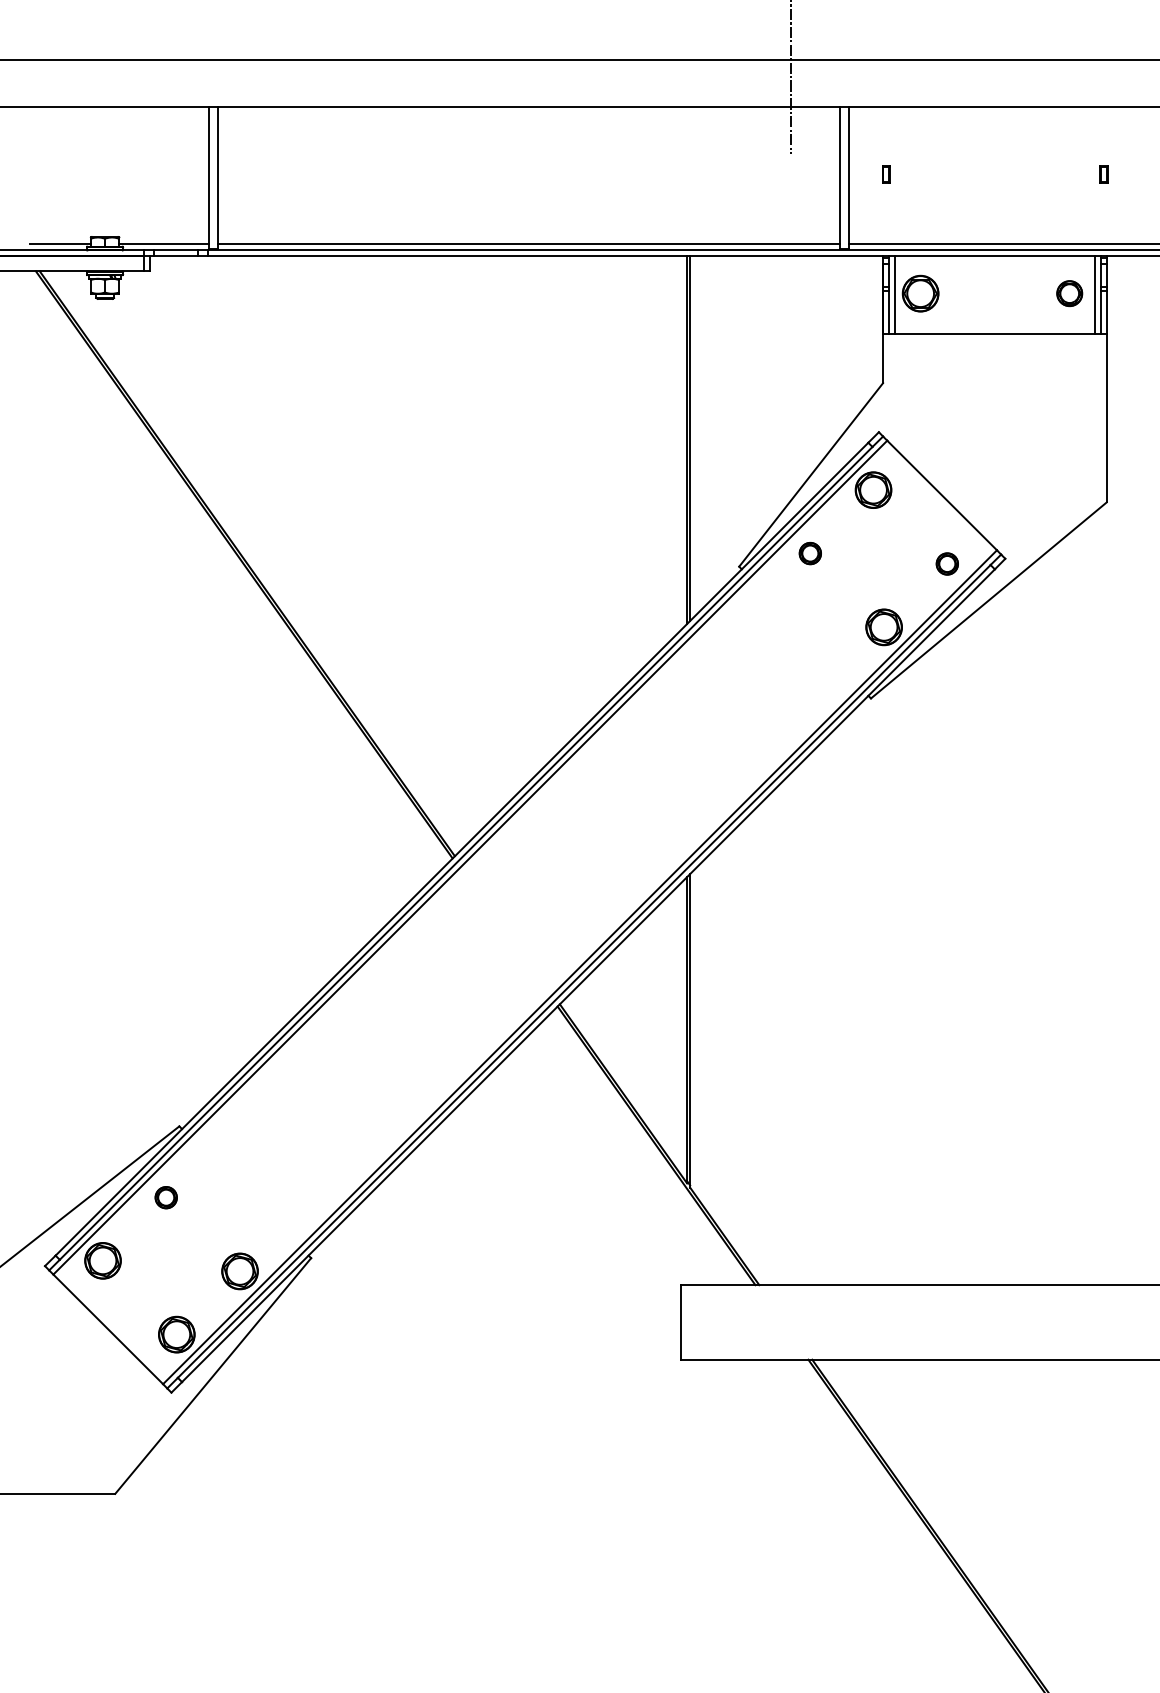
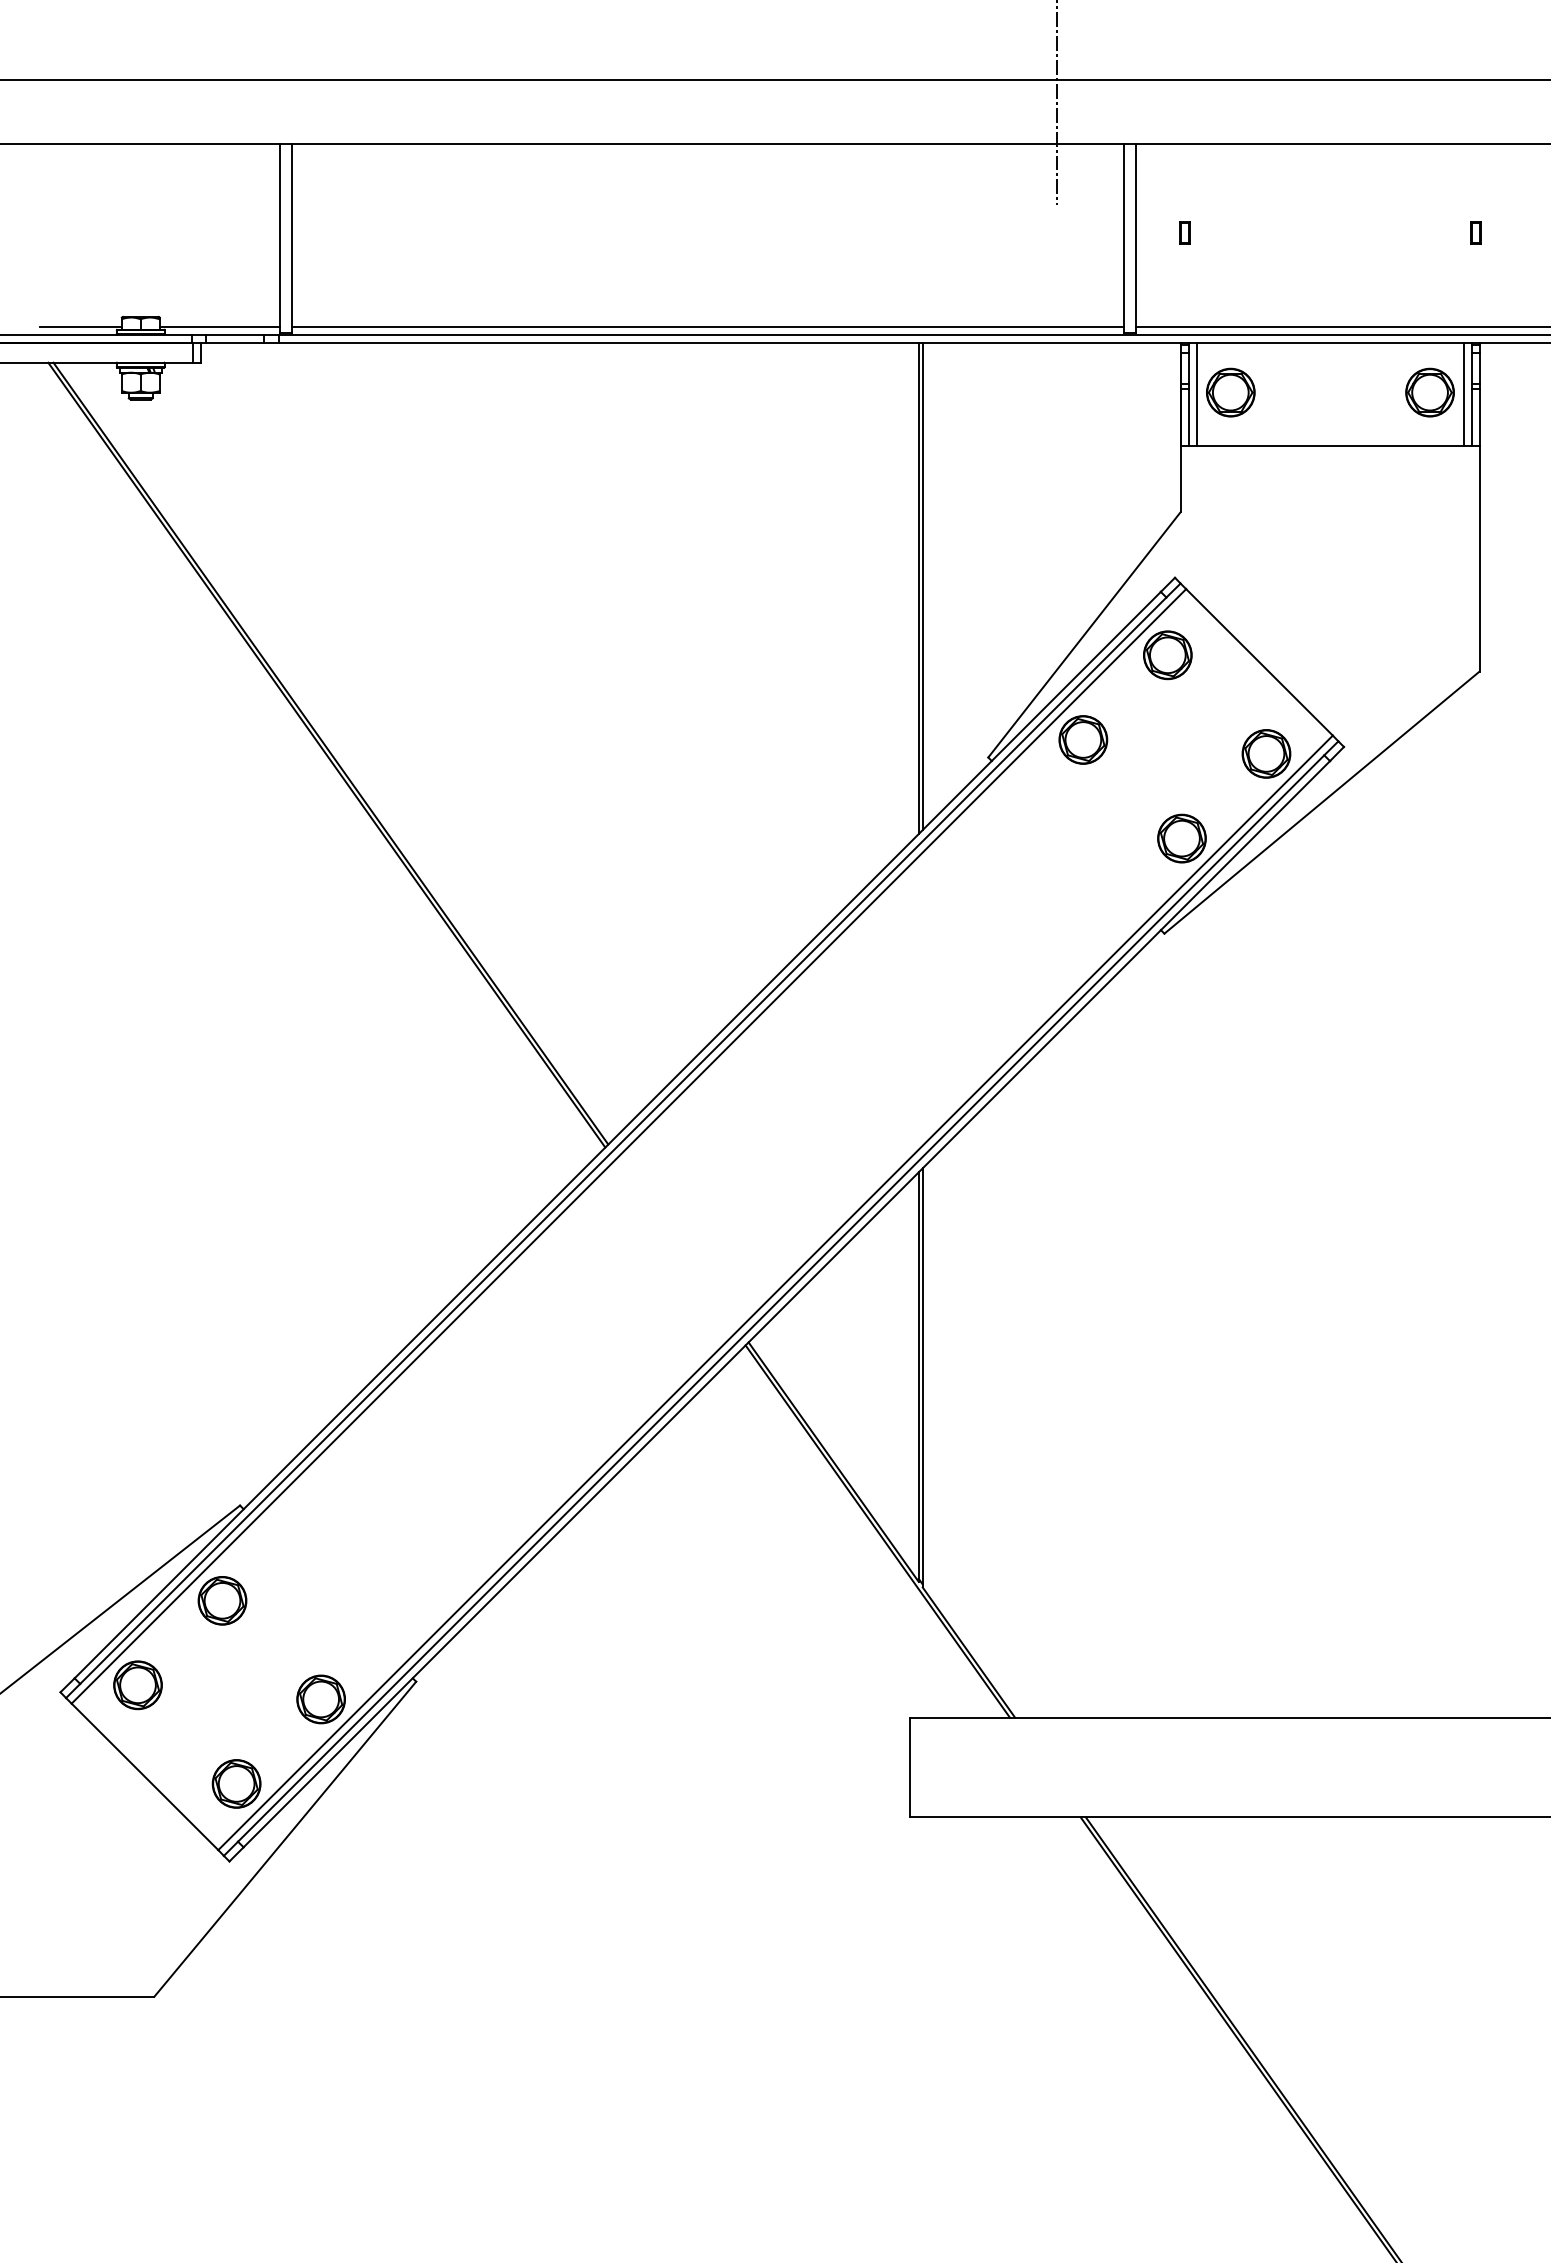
part: (1069, 293) -> (1429, 392), size x1.43
part: (810, 553) -> (1083, 739), size x1.67
part: (947, 563) -> (1266, 753), size x1.67
part: (166, 1197) -> (222, 1600), size x1.67

